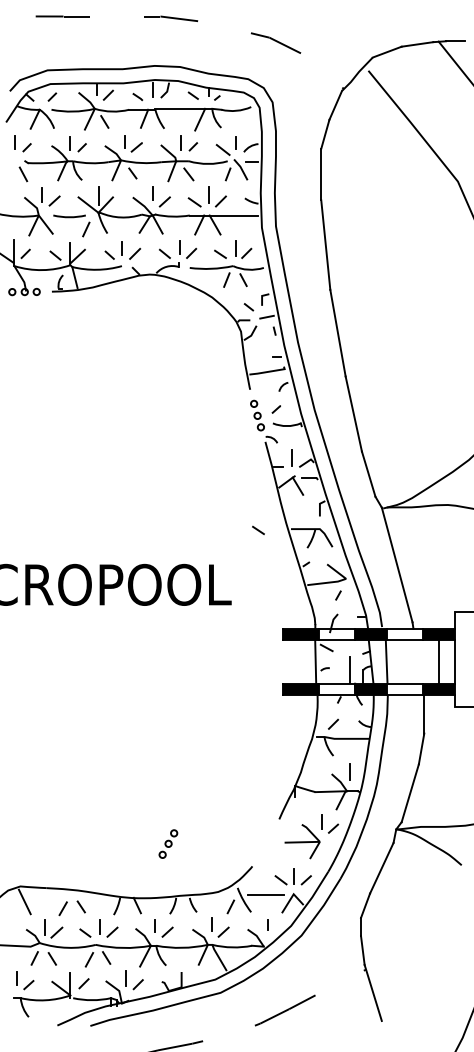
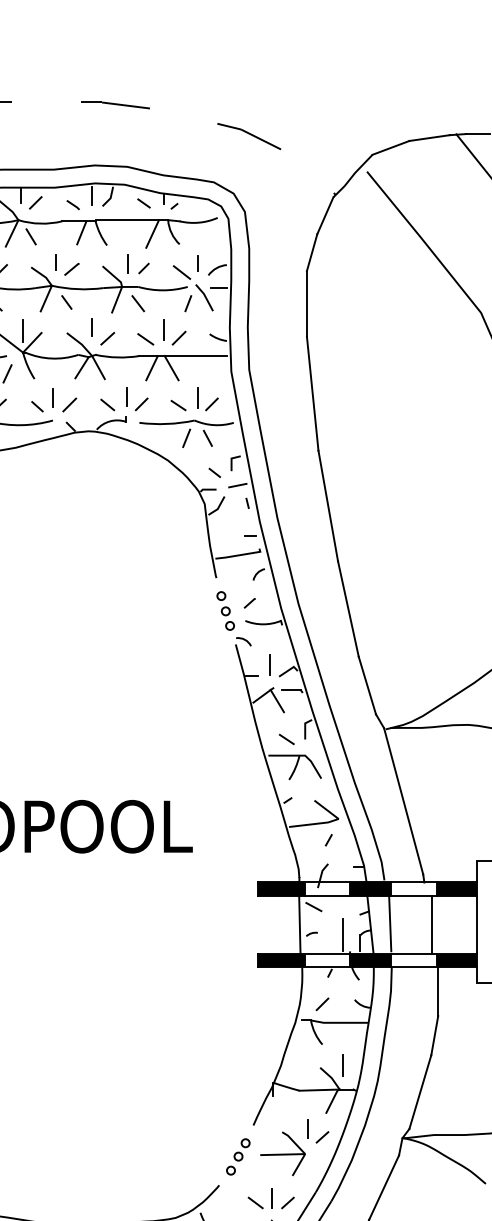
line: (258, 529) -> (286, 738), moved
line: (438, 661) -> (432, 924), moved
part: (168, 843) -> (238, 1156), moved

